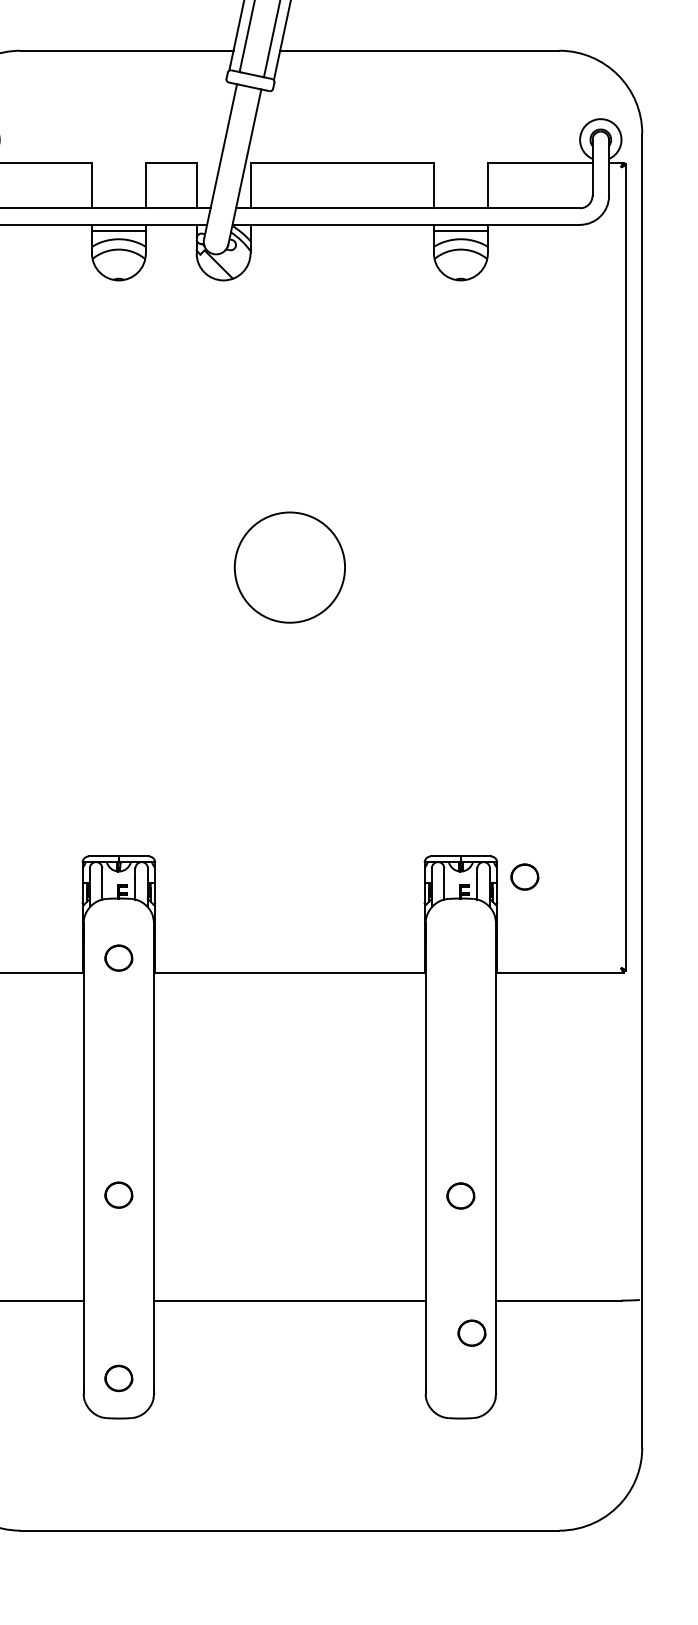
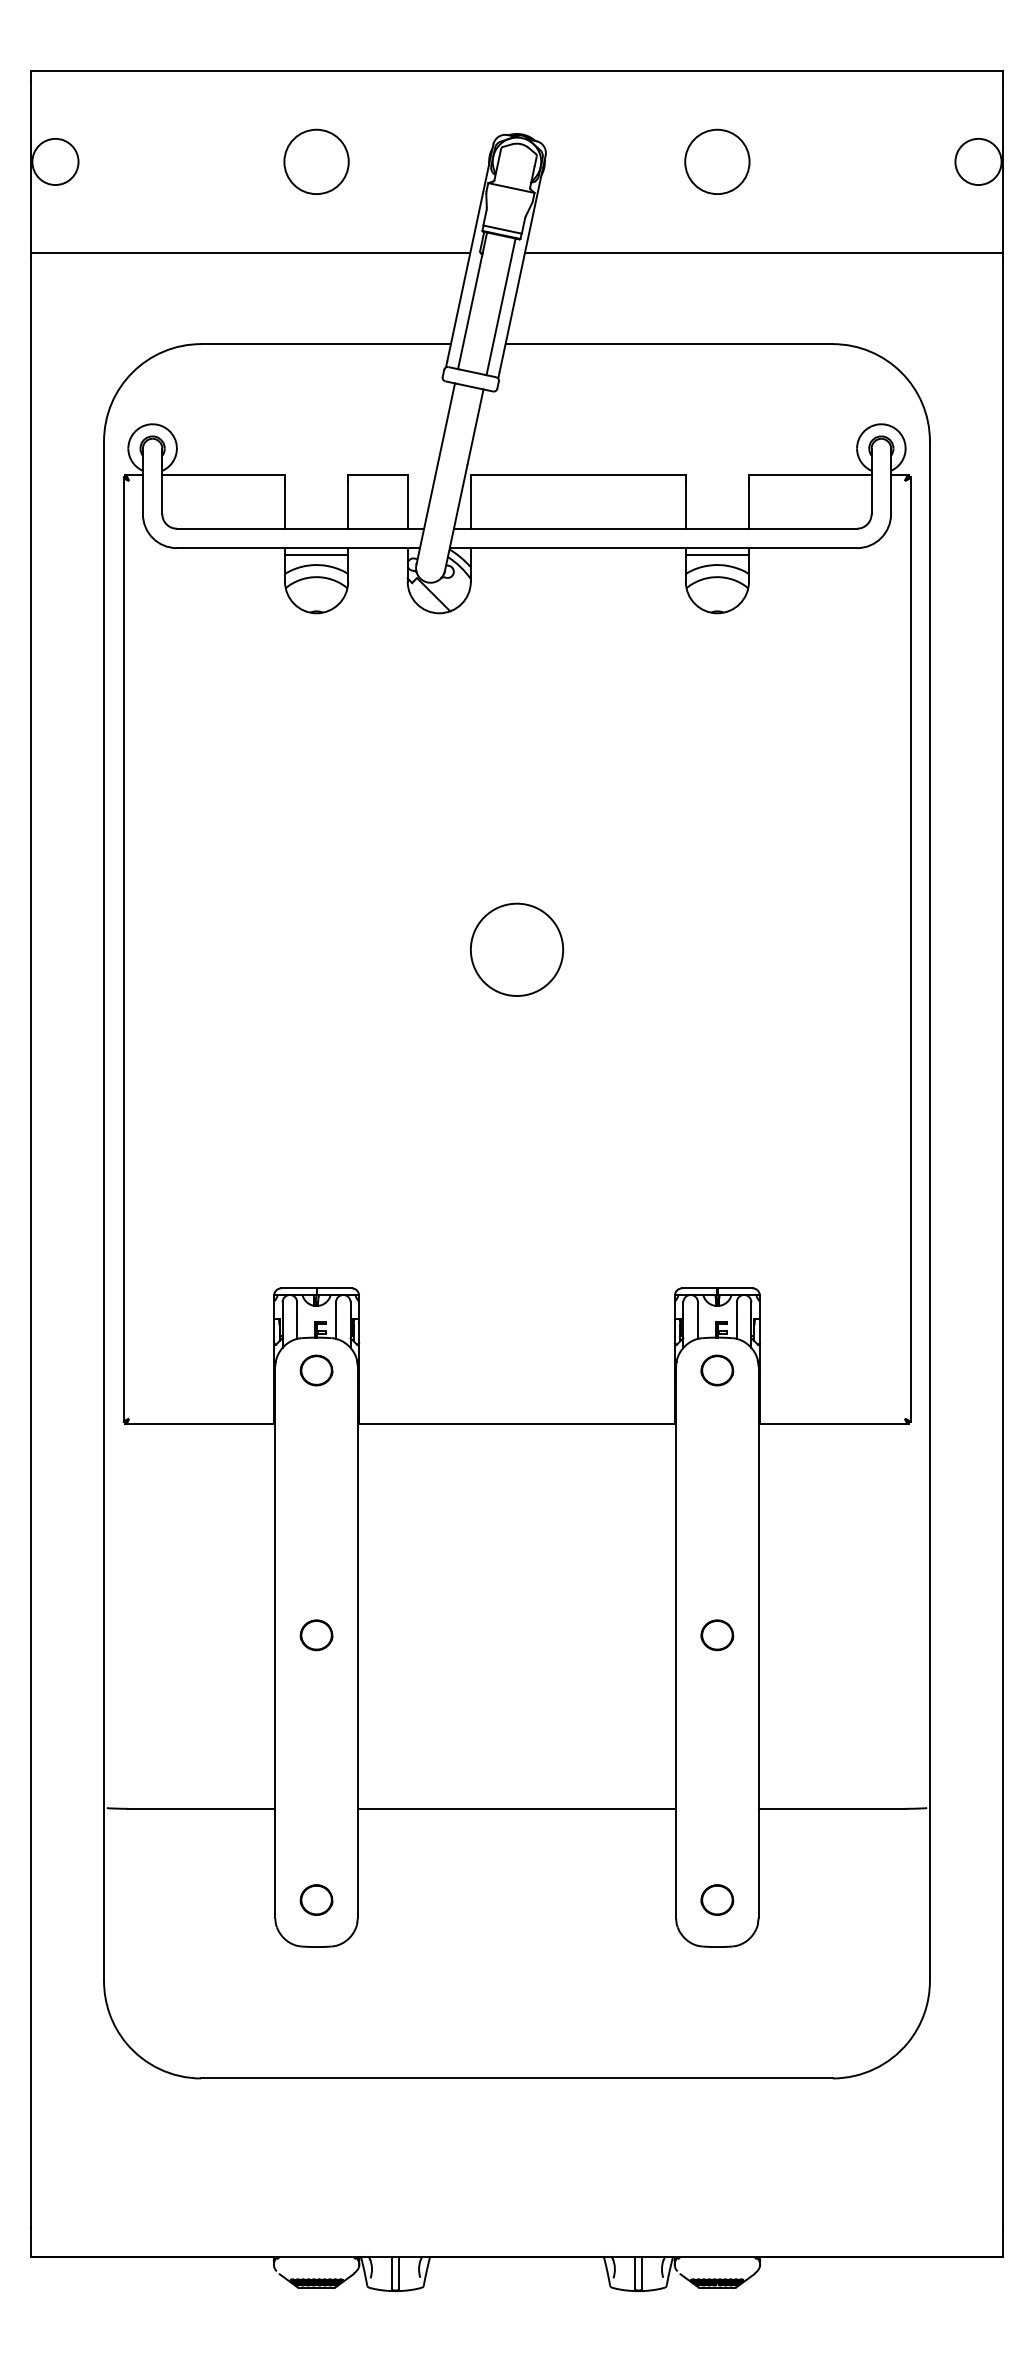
circle: (289, 567) -> (516, 949), size x0.71
part: (524, 877) -> (717, 1370), moved
part: (118, 958) -> (316, 1370), moved
part: (118, 1195) -> (316, 1635), moved
part: (460, 1196) -> (717, 1635), moved
part: (472, 1332) -> (717, 1899), moved

